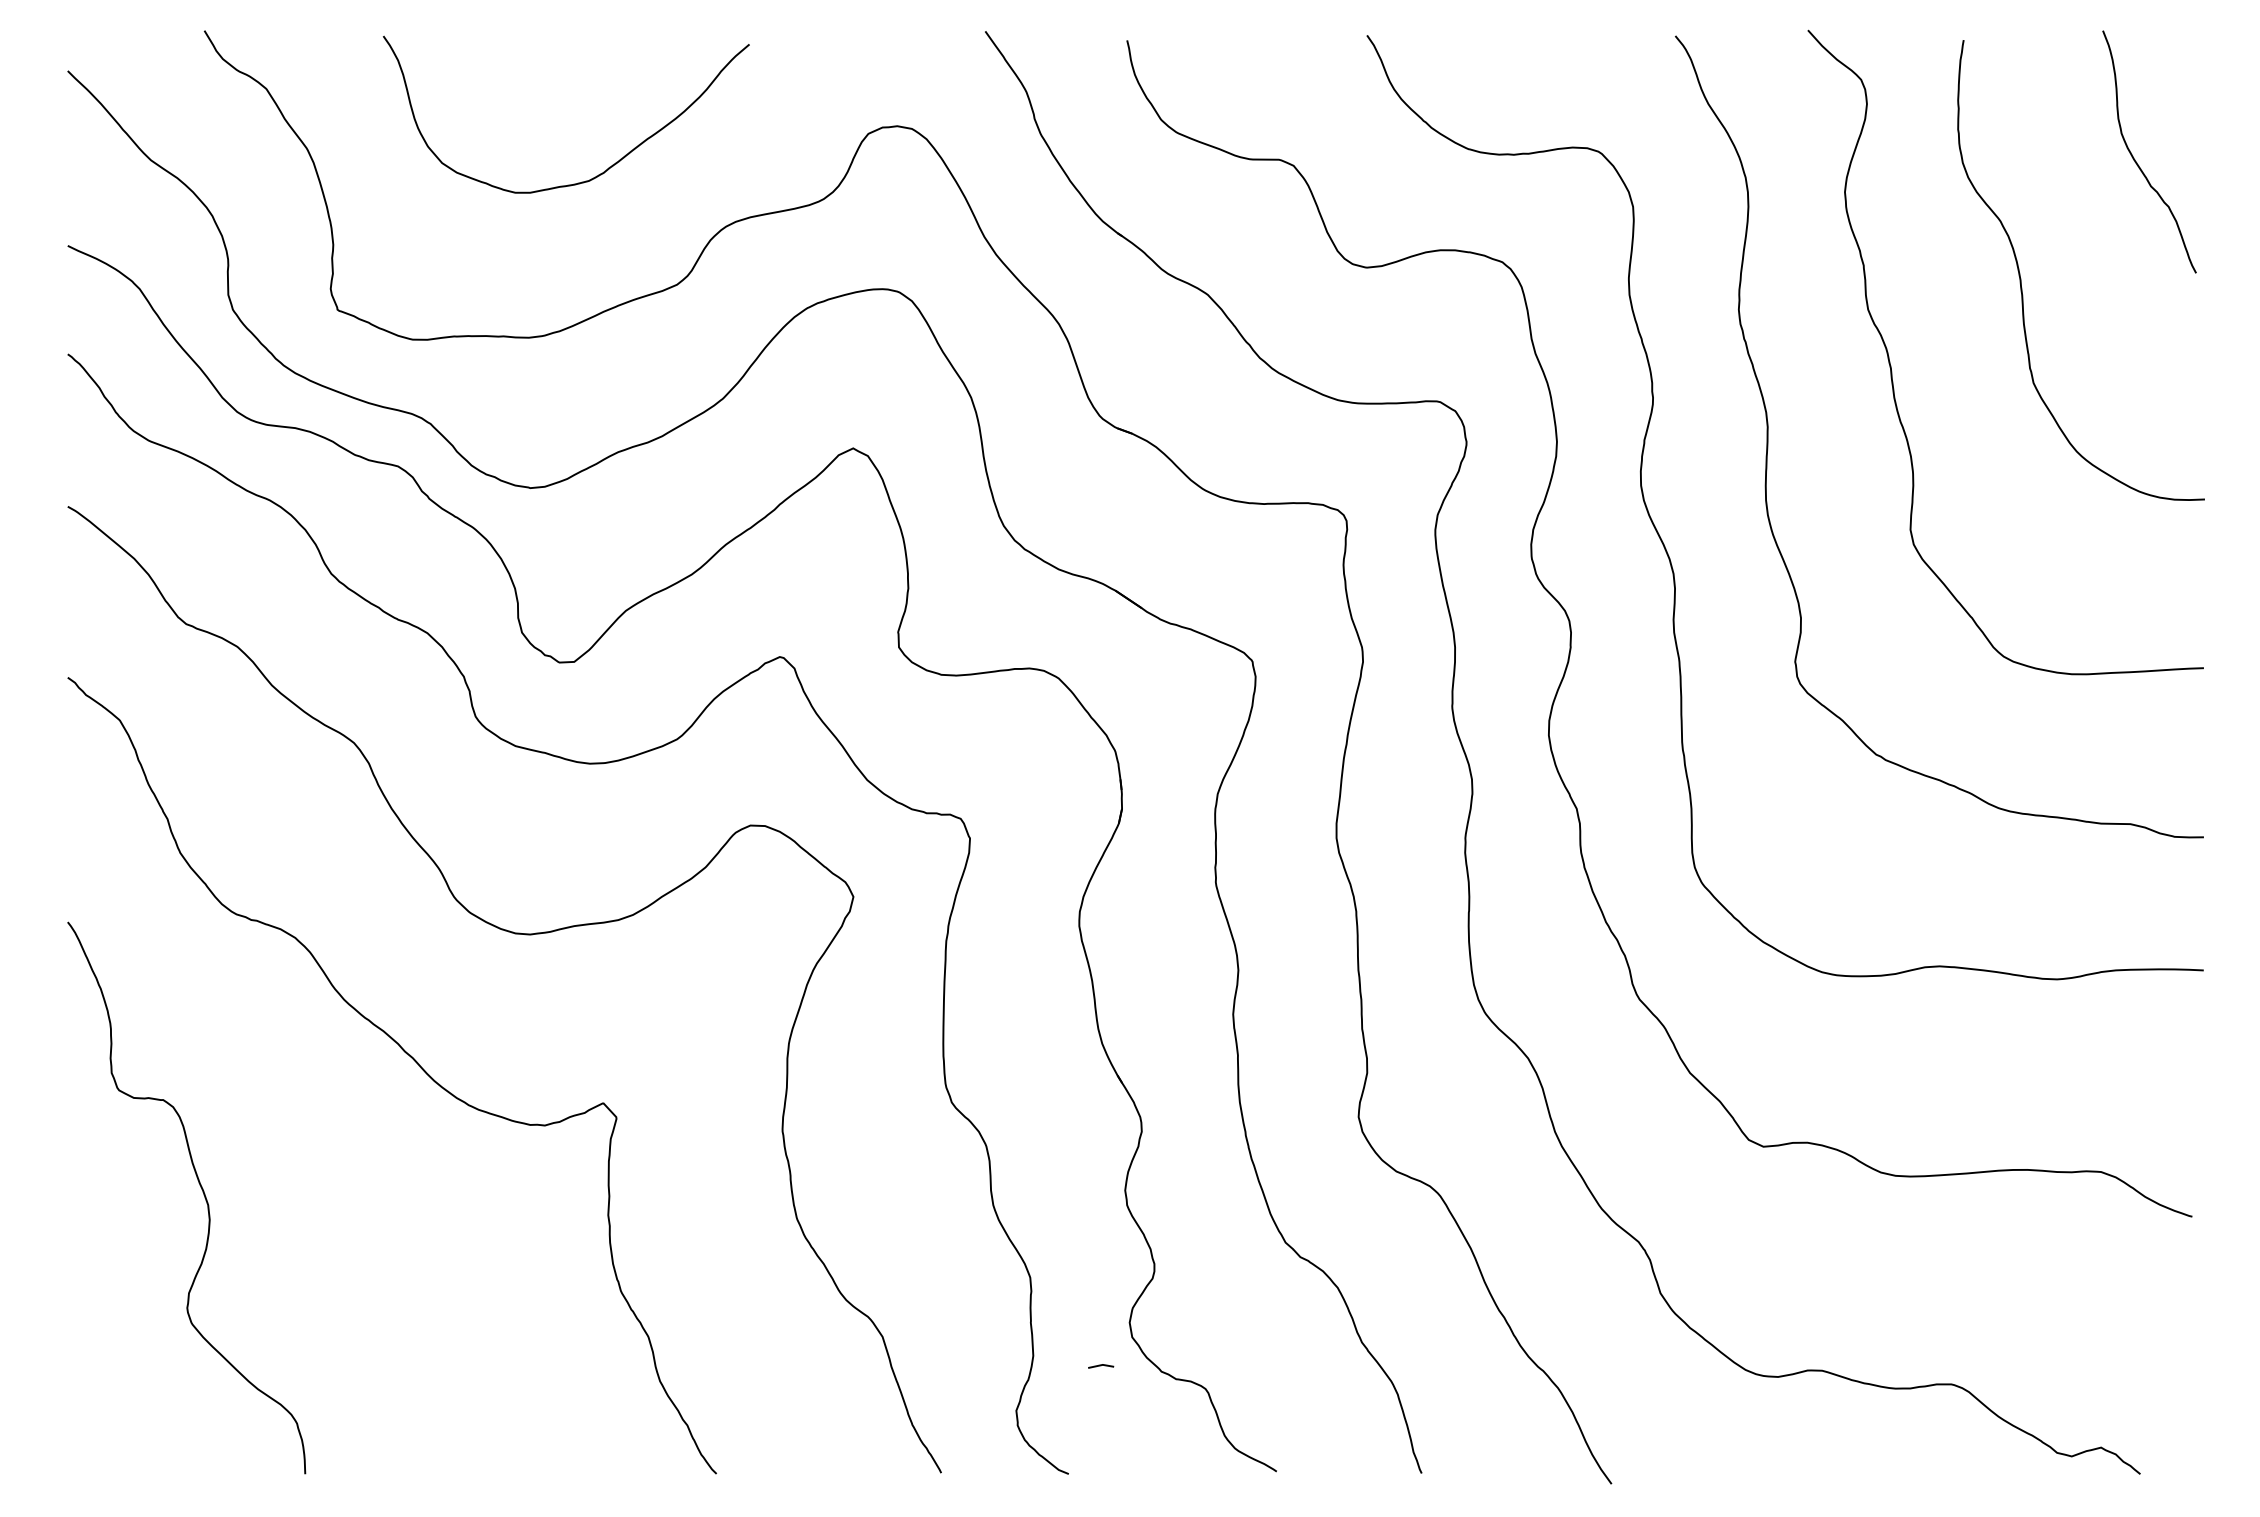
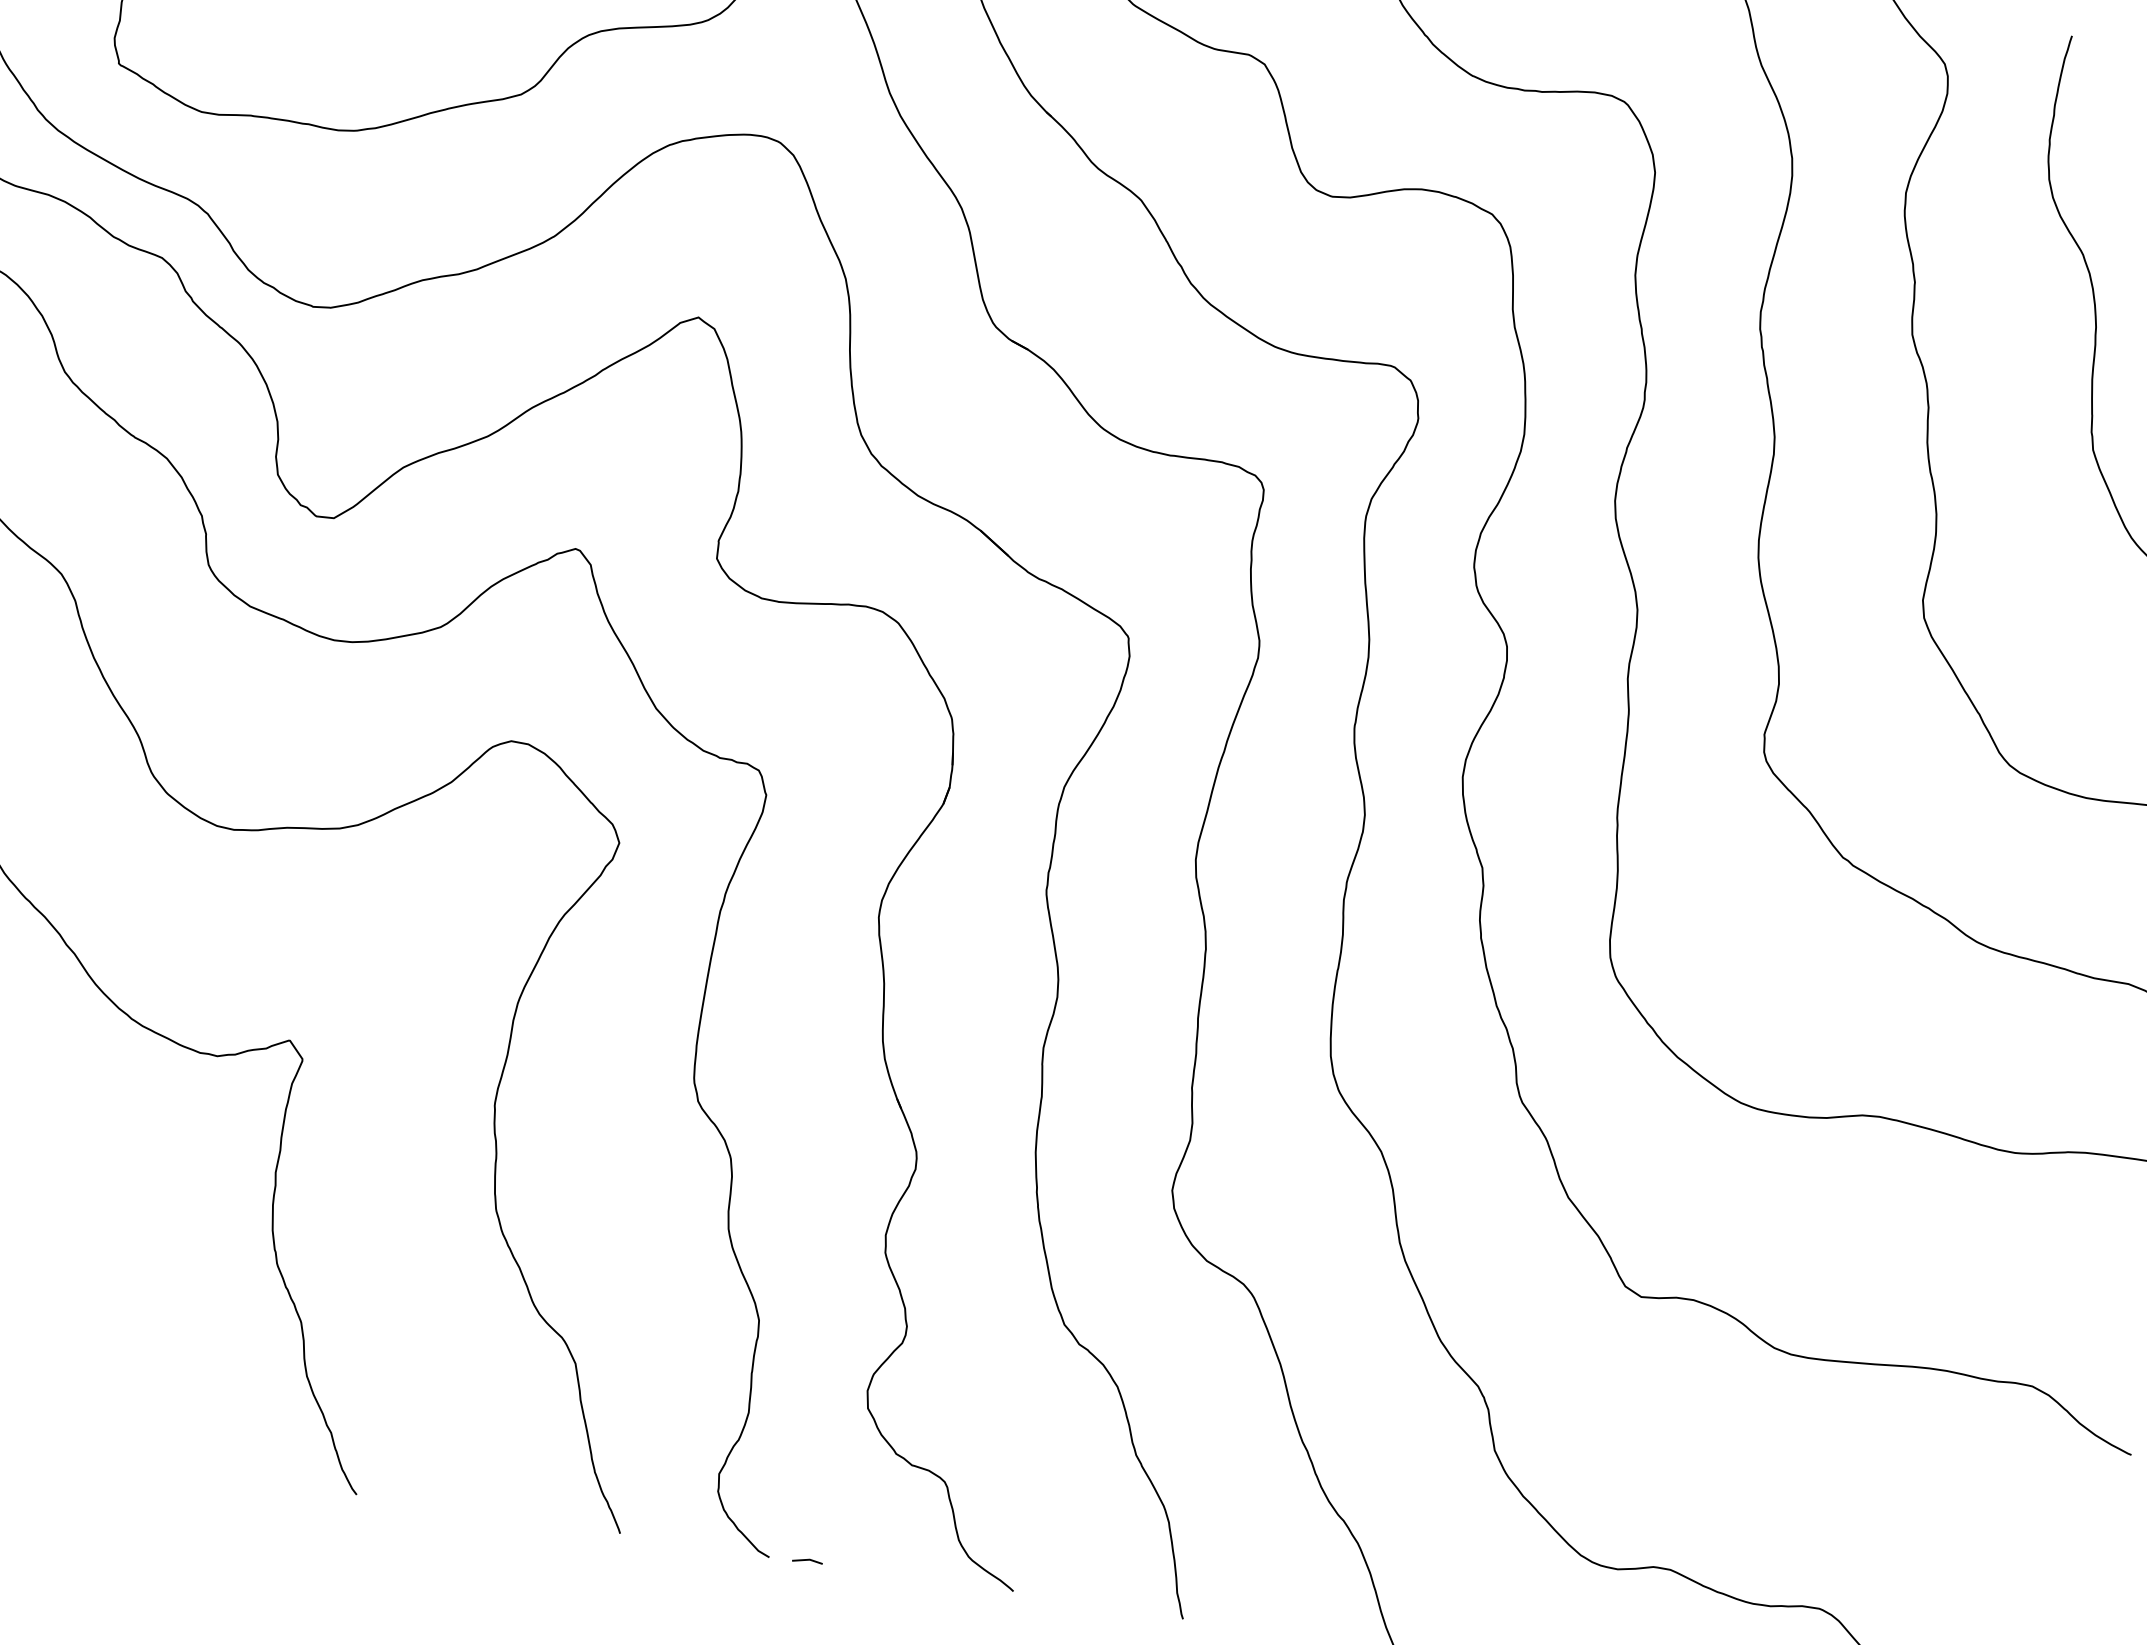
line: (1101, 1366) -> (808, 1561), moved

